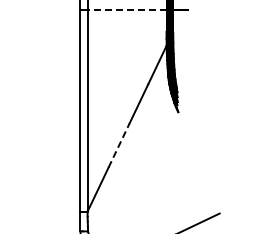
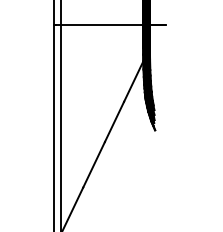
line: (127, 9) -> (102, 24), dashed -> solid
line: (119, 145) -> (94, 164), dashed -> solid

